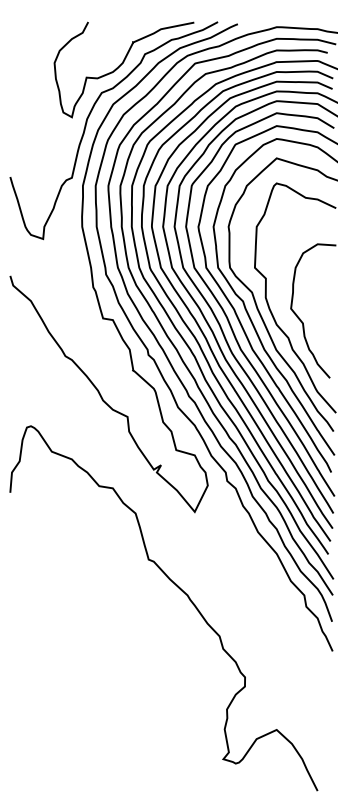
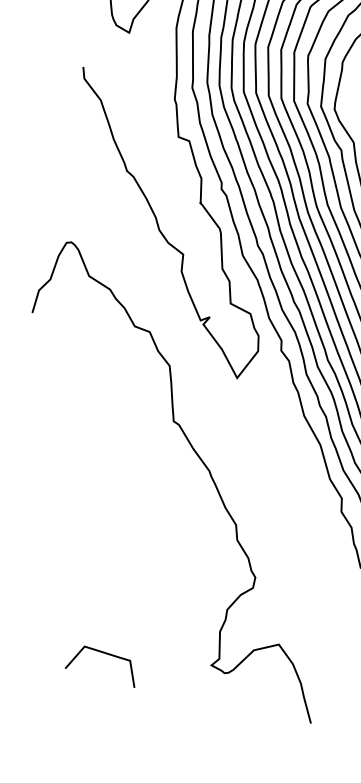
curve: (130, 768) -> (103, 654), added

